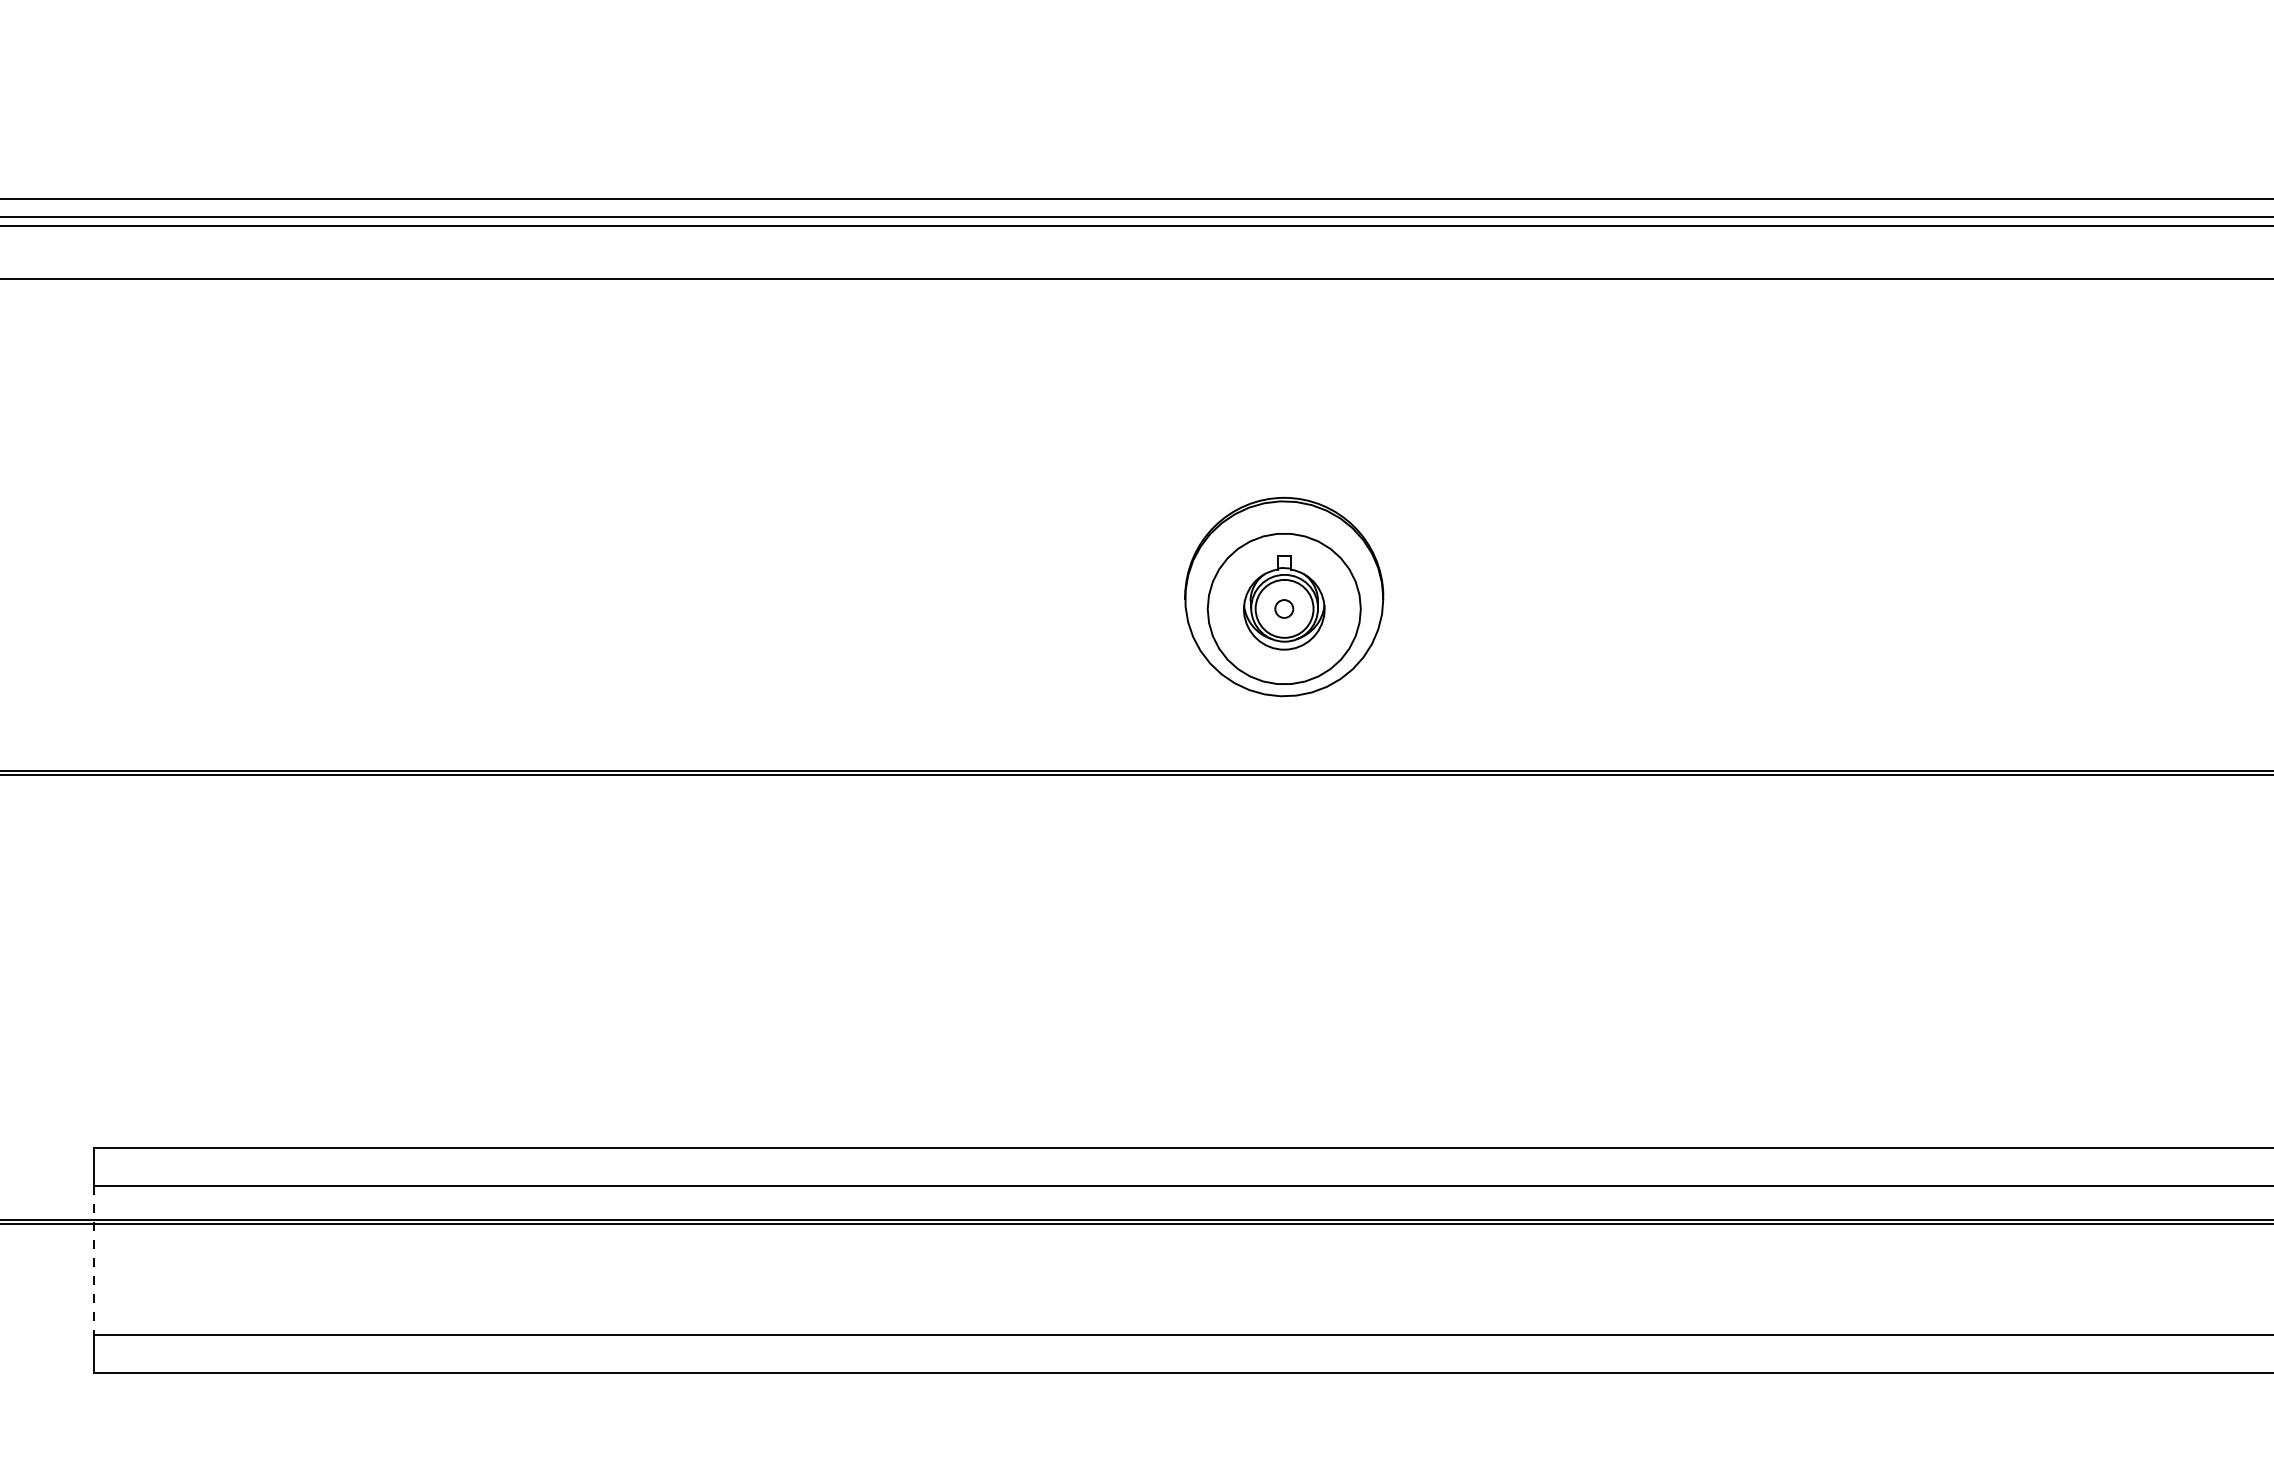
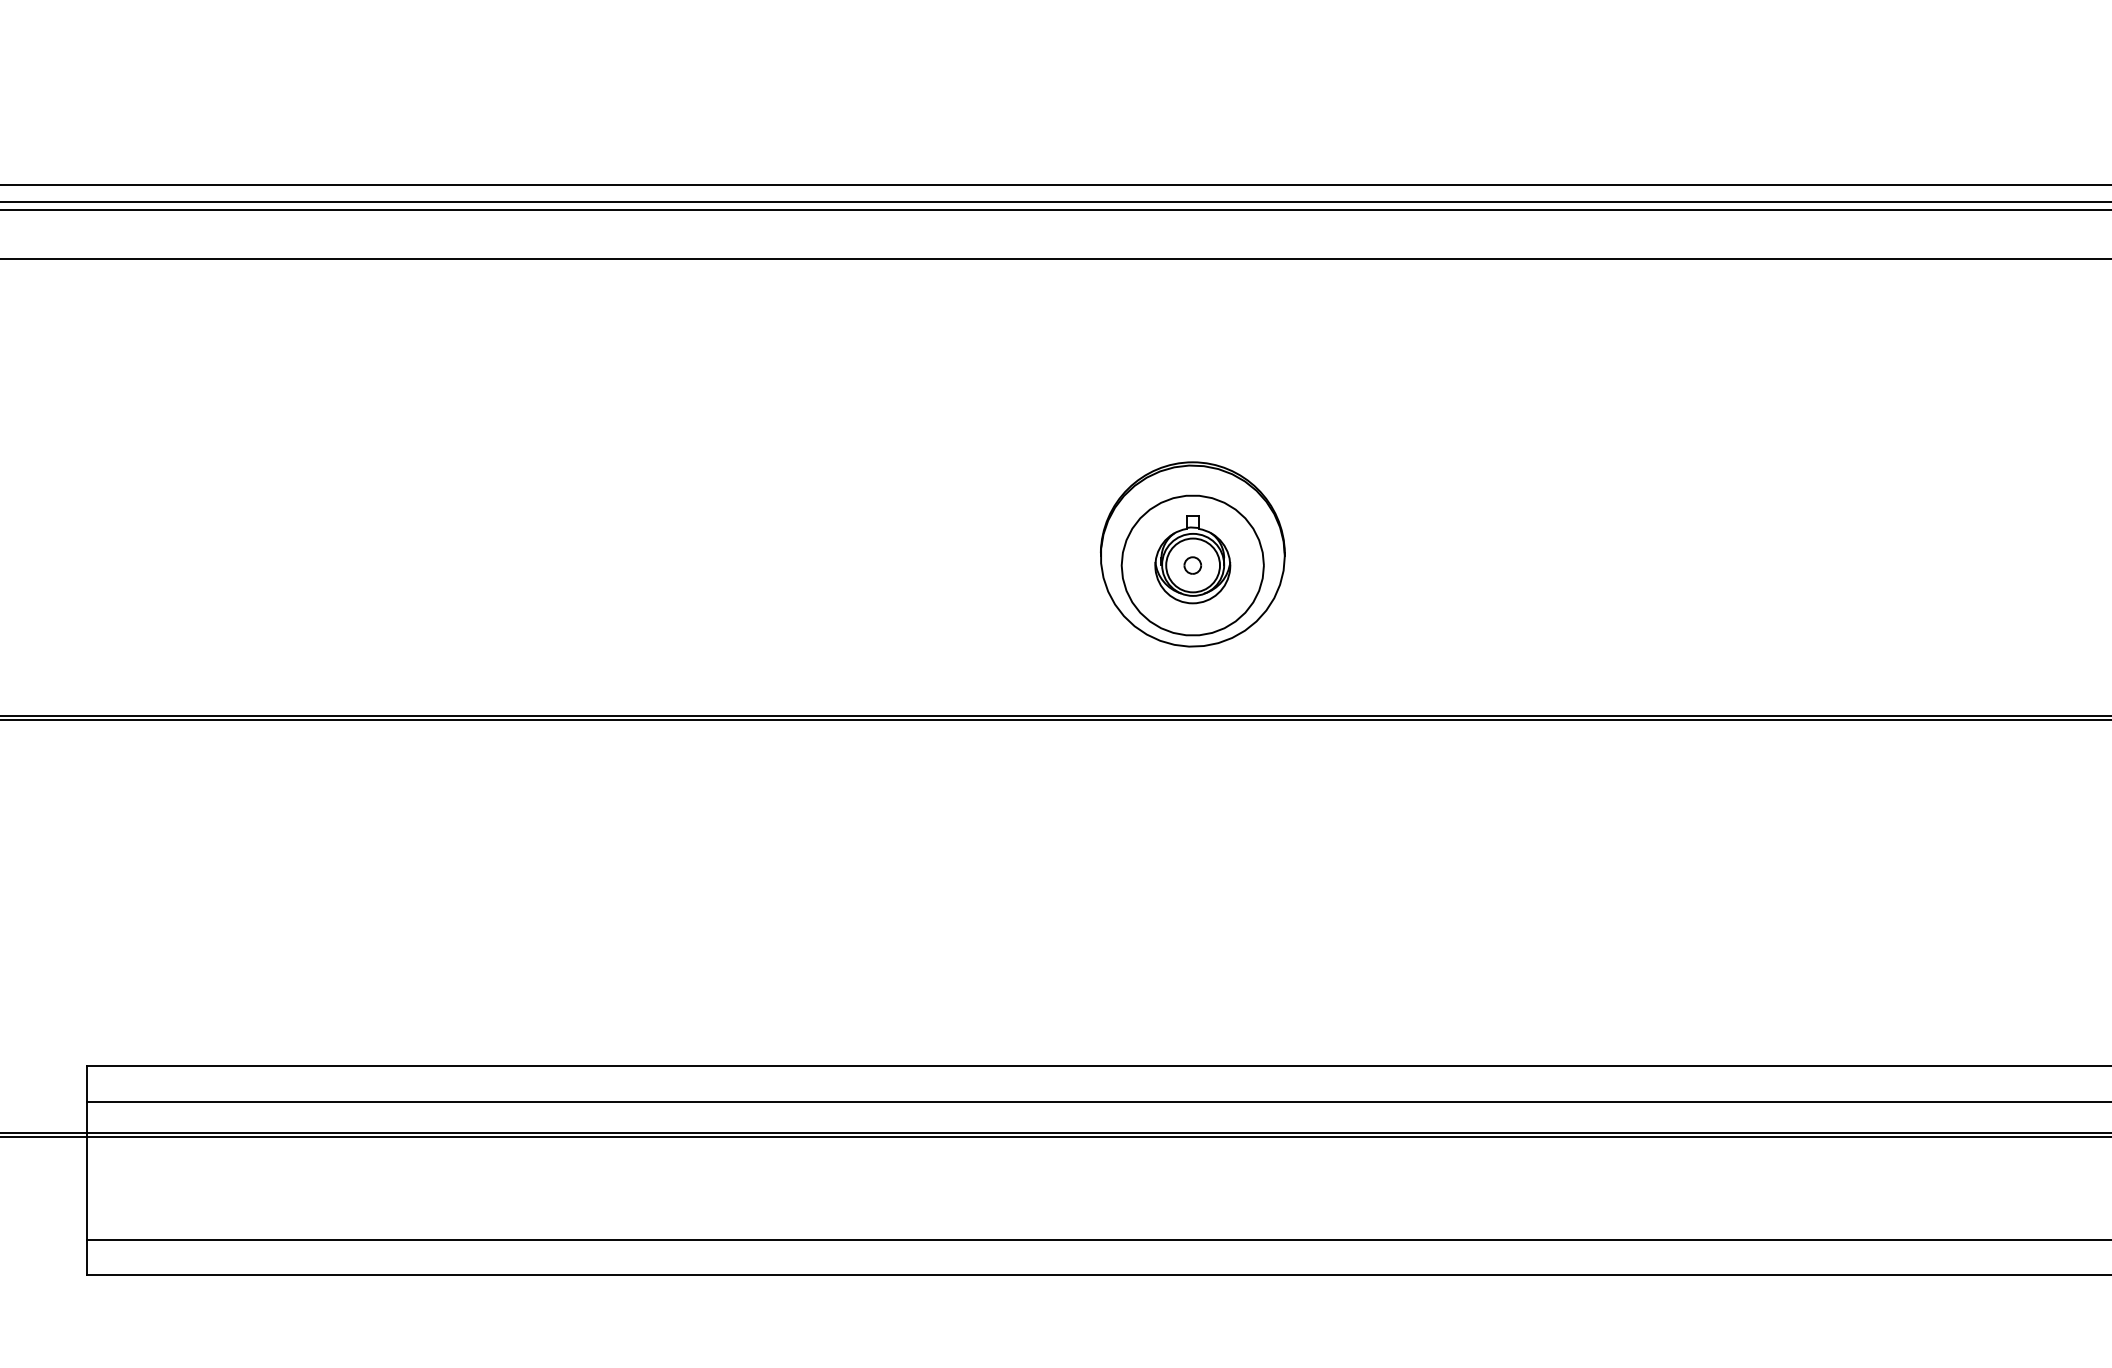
line: (93, 1260) -> (86, 1170), dashed -> solid

